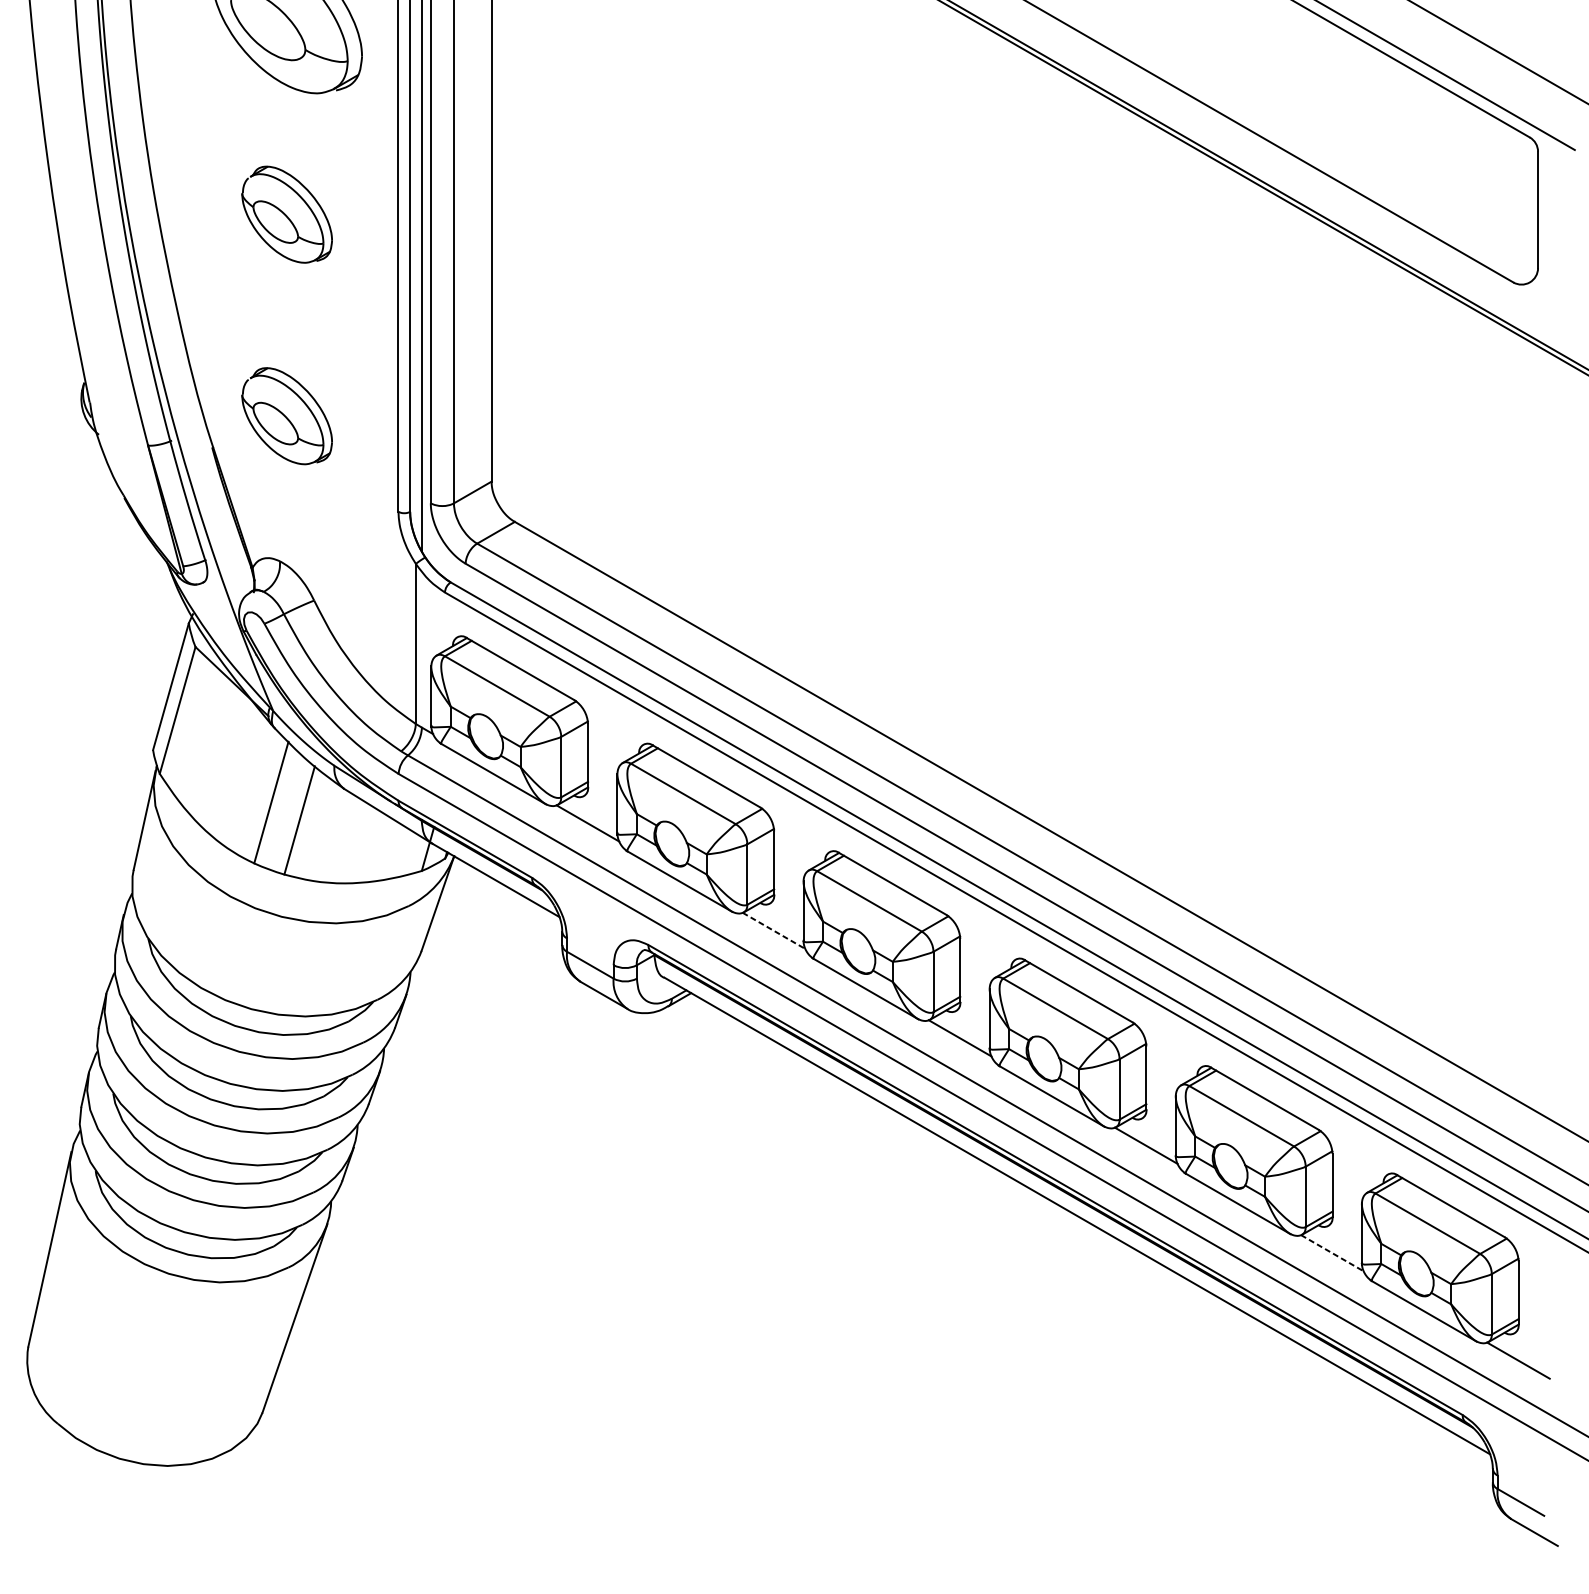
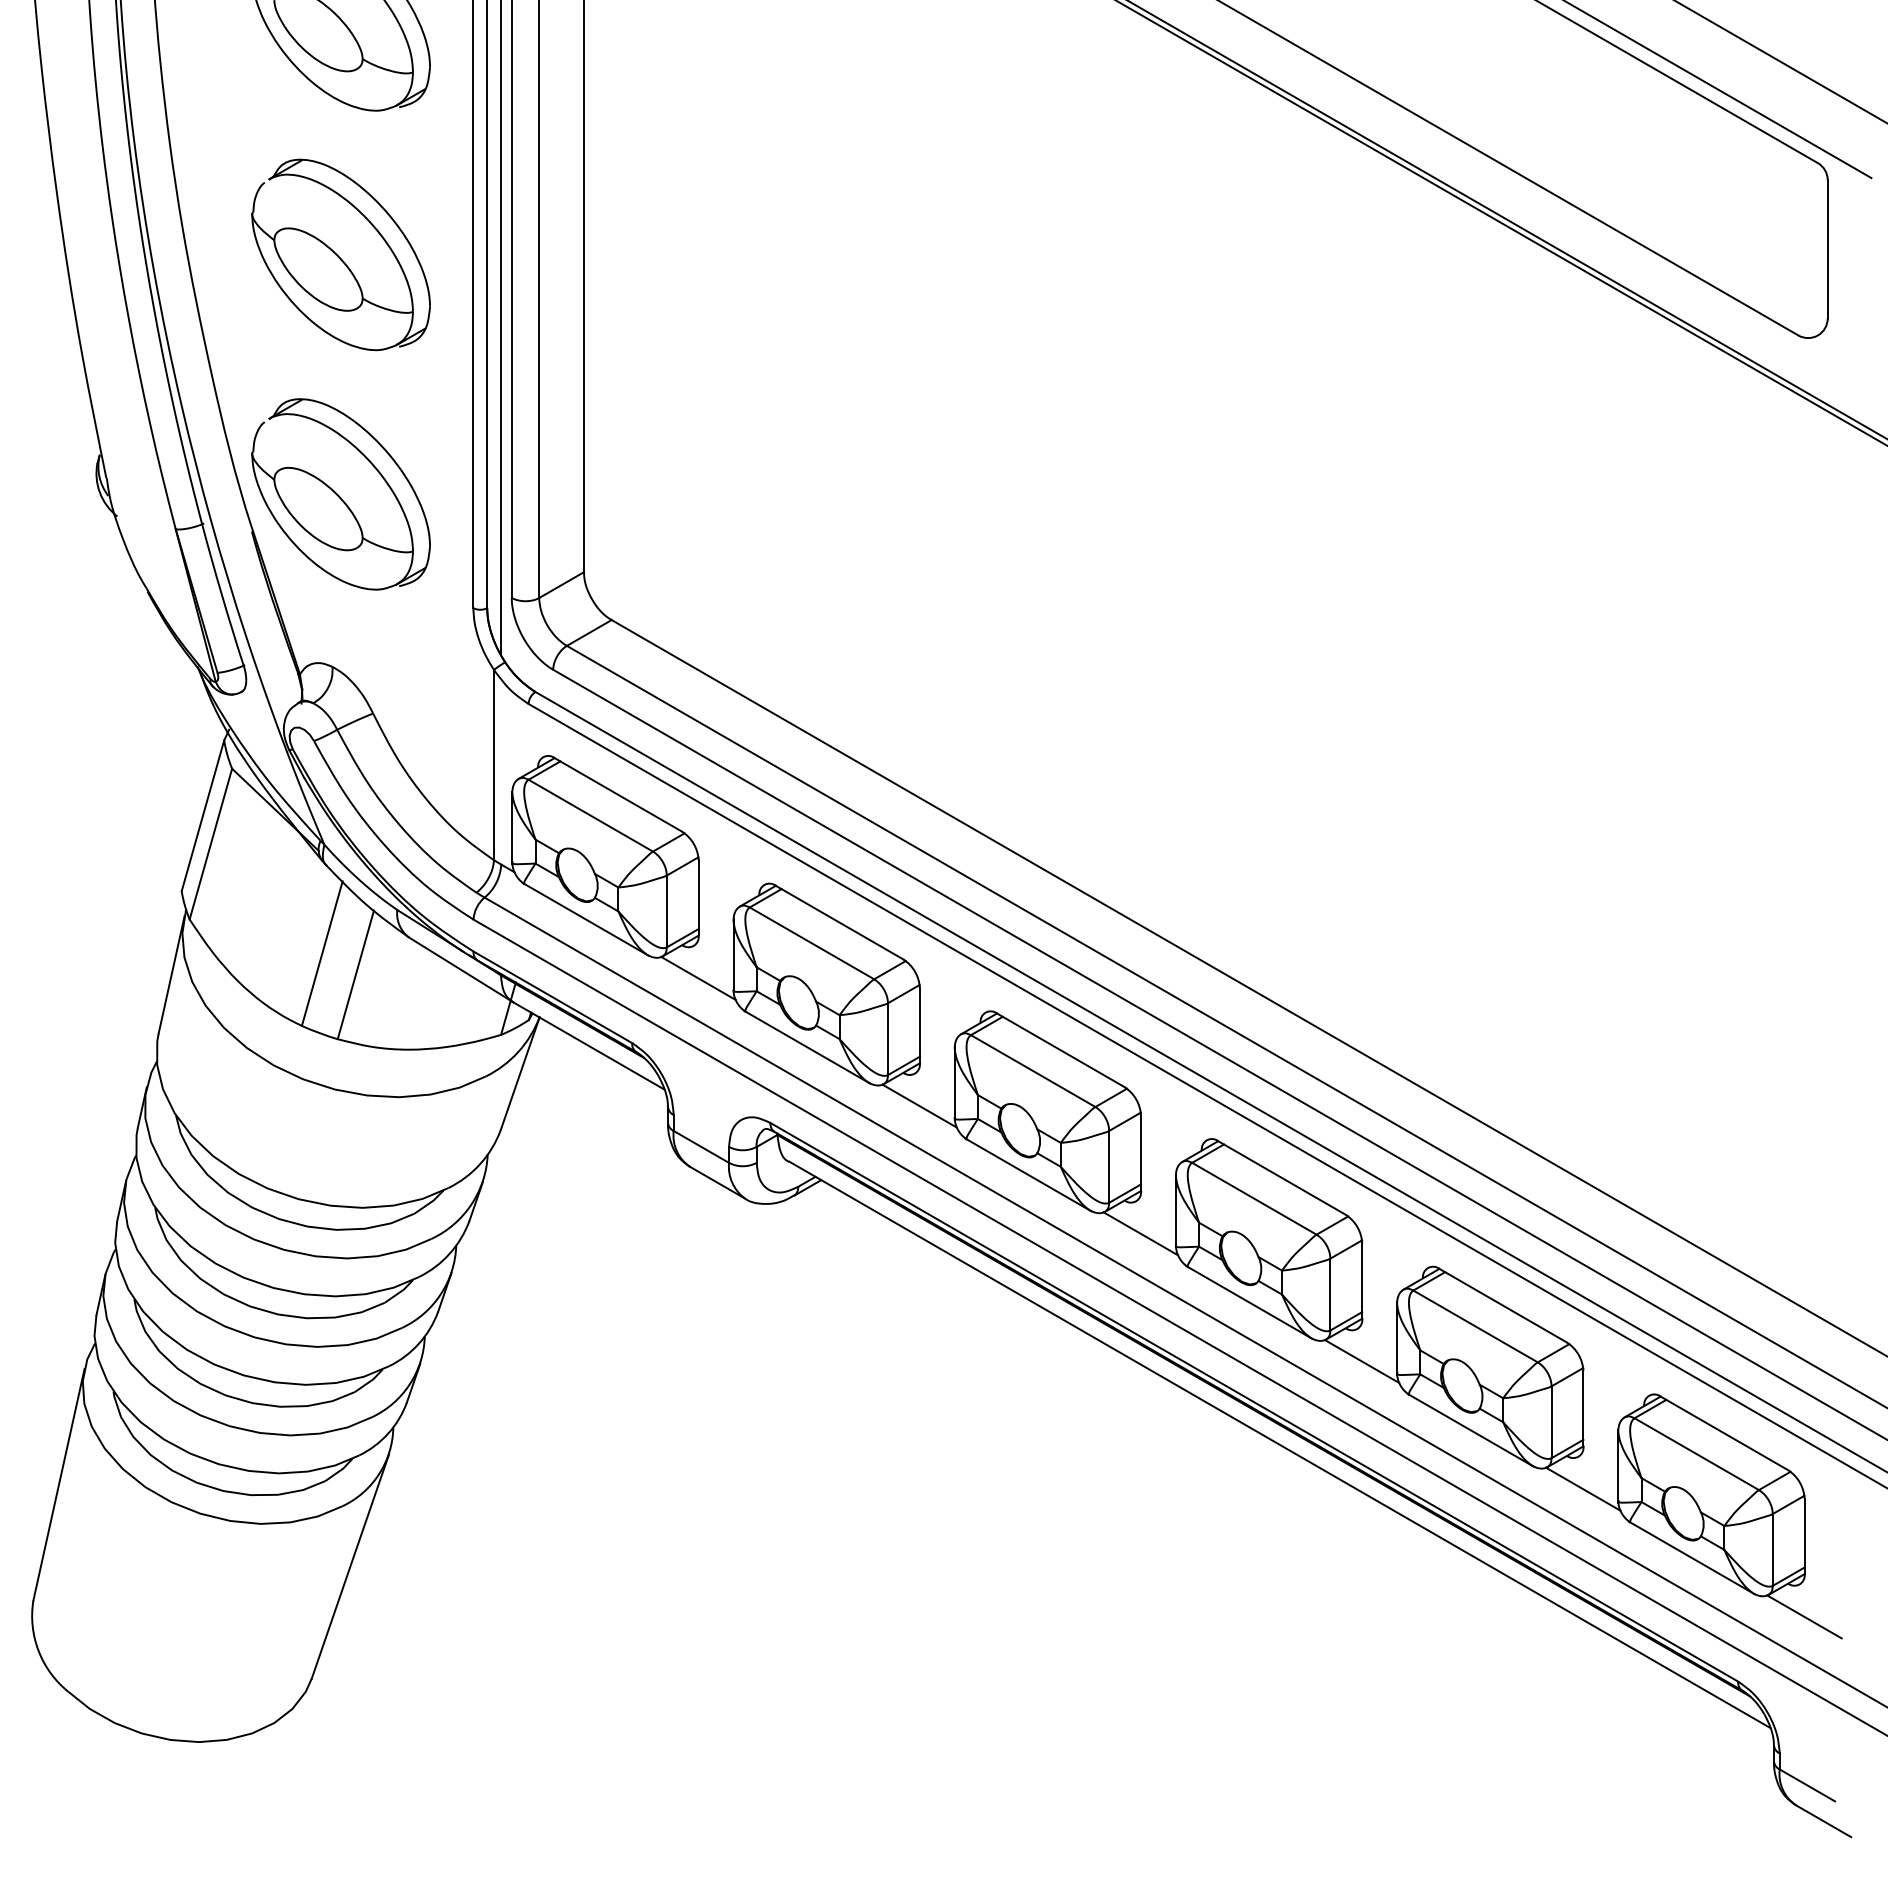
part: (286, 214) -> (340, 254), size x1.67
part: (286, 416) -> (340, 494), size x1.67
line: (774, 931) -> (920, 1106), dashed -> solid
line: (1332, 1253) -> (1583, 1489), dashed -> solid

